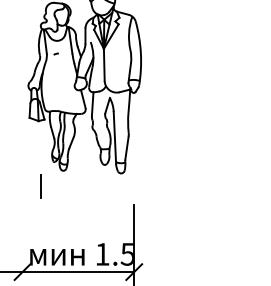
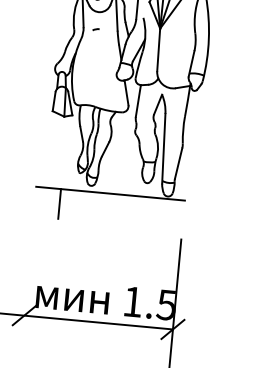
line: (78, 175) -> (110, 193), added

